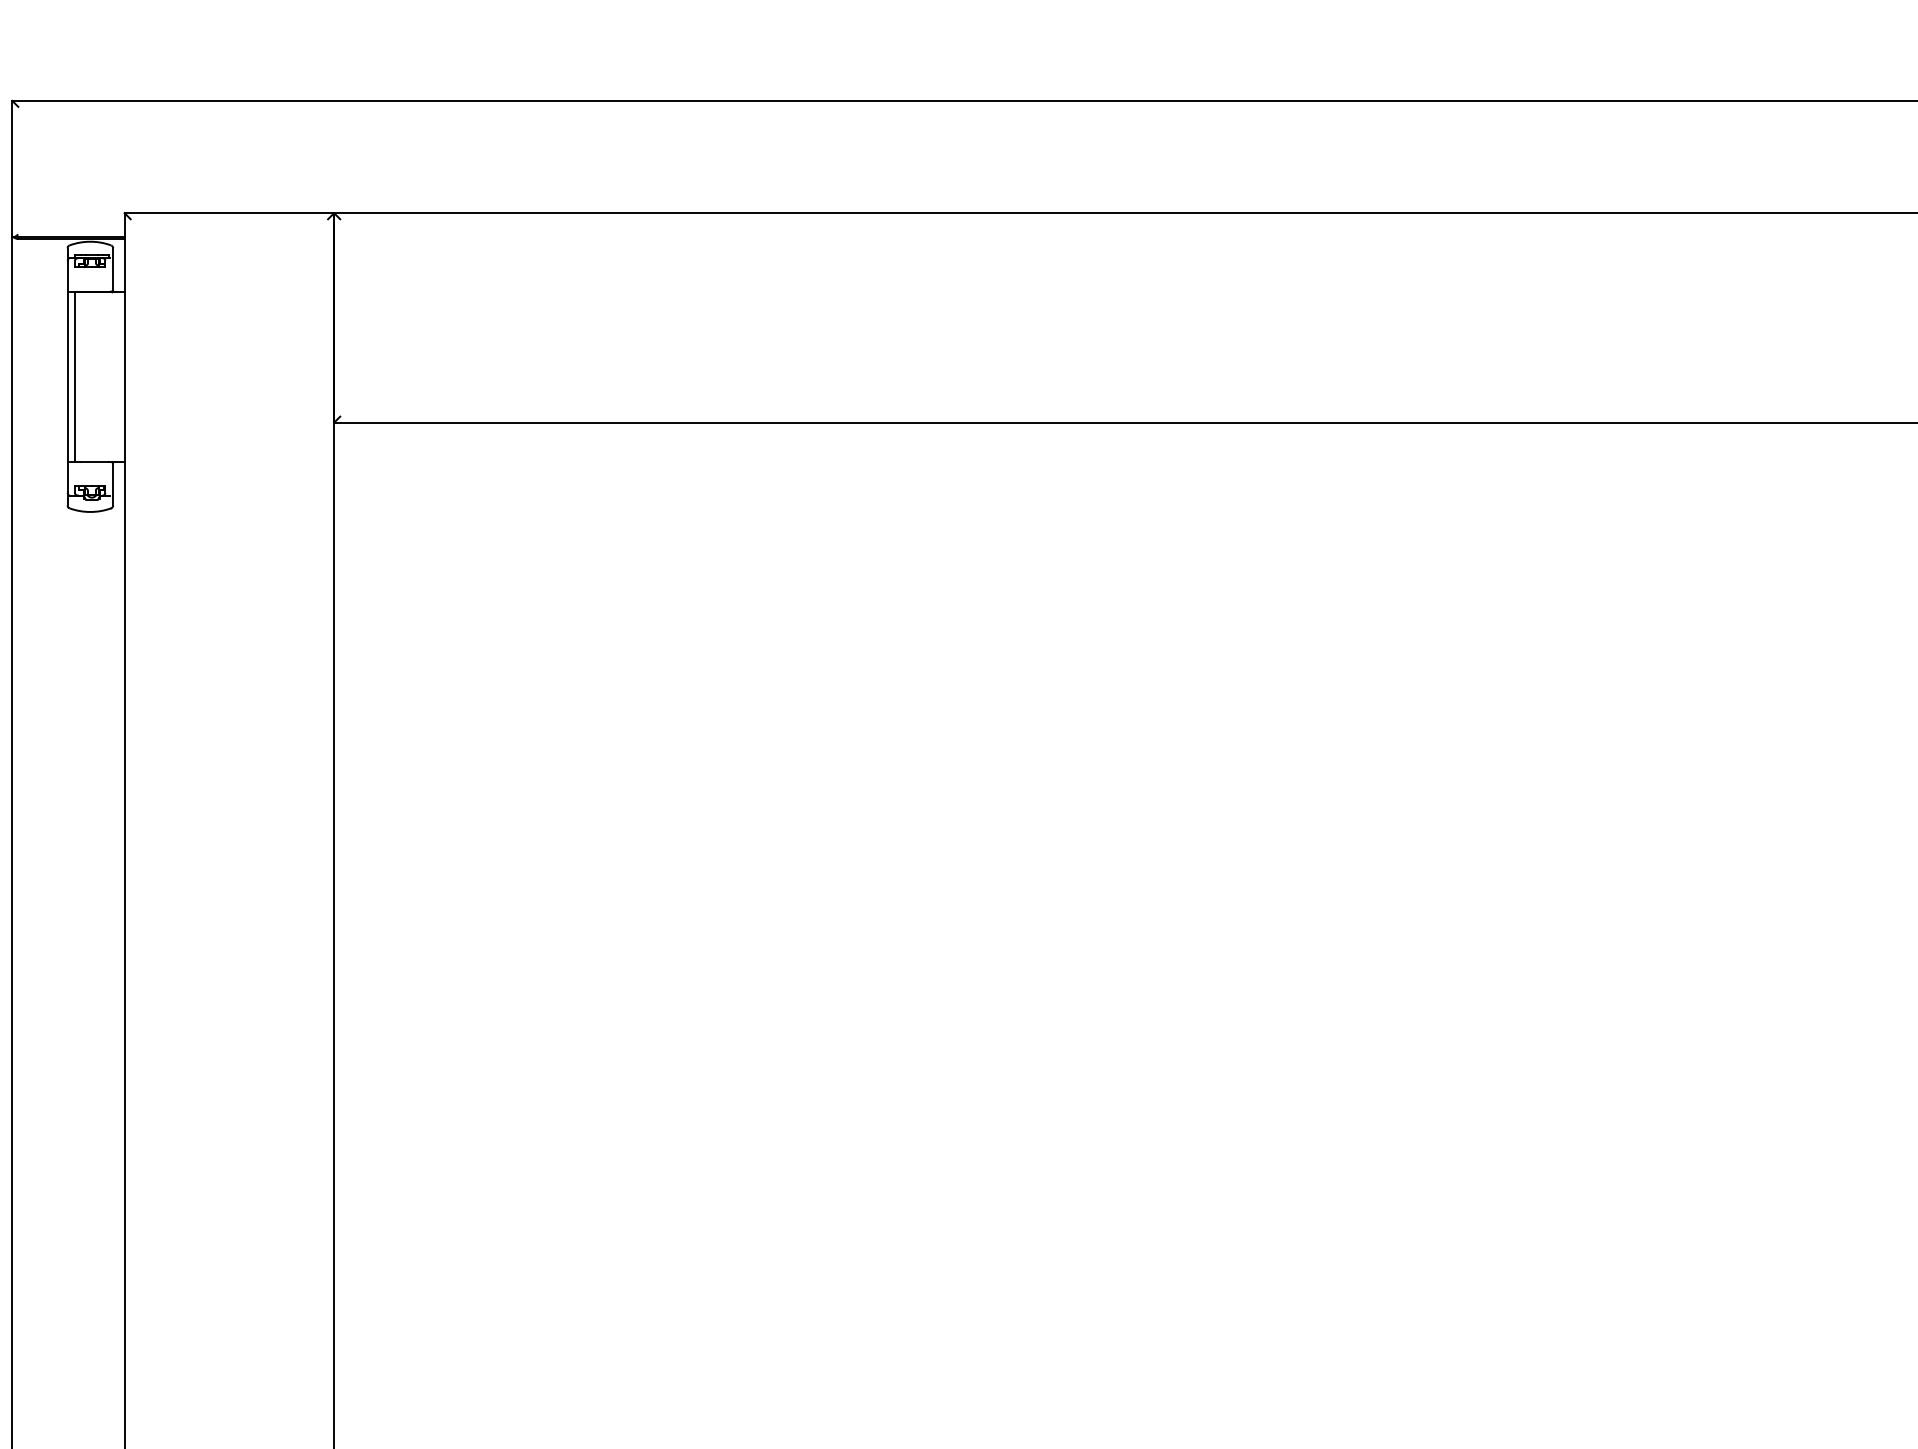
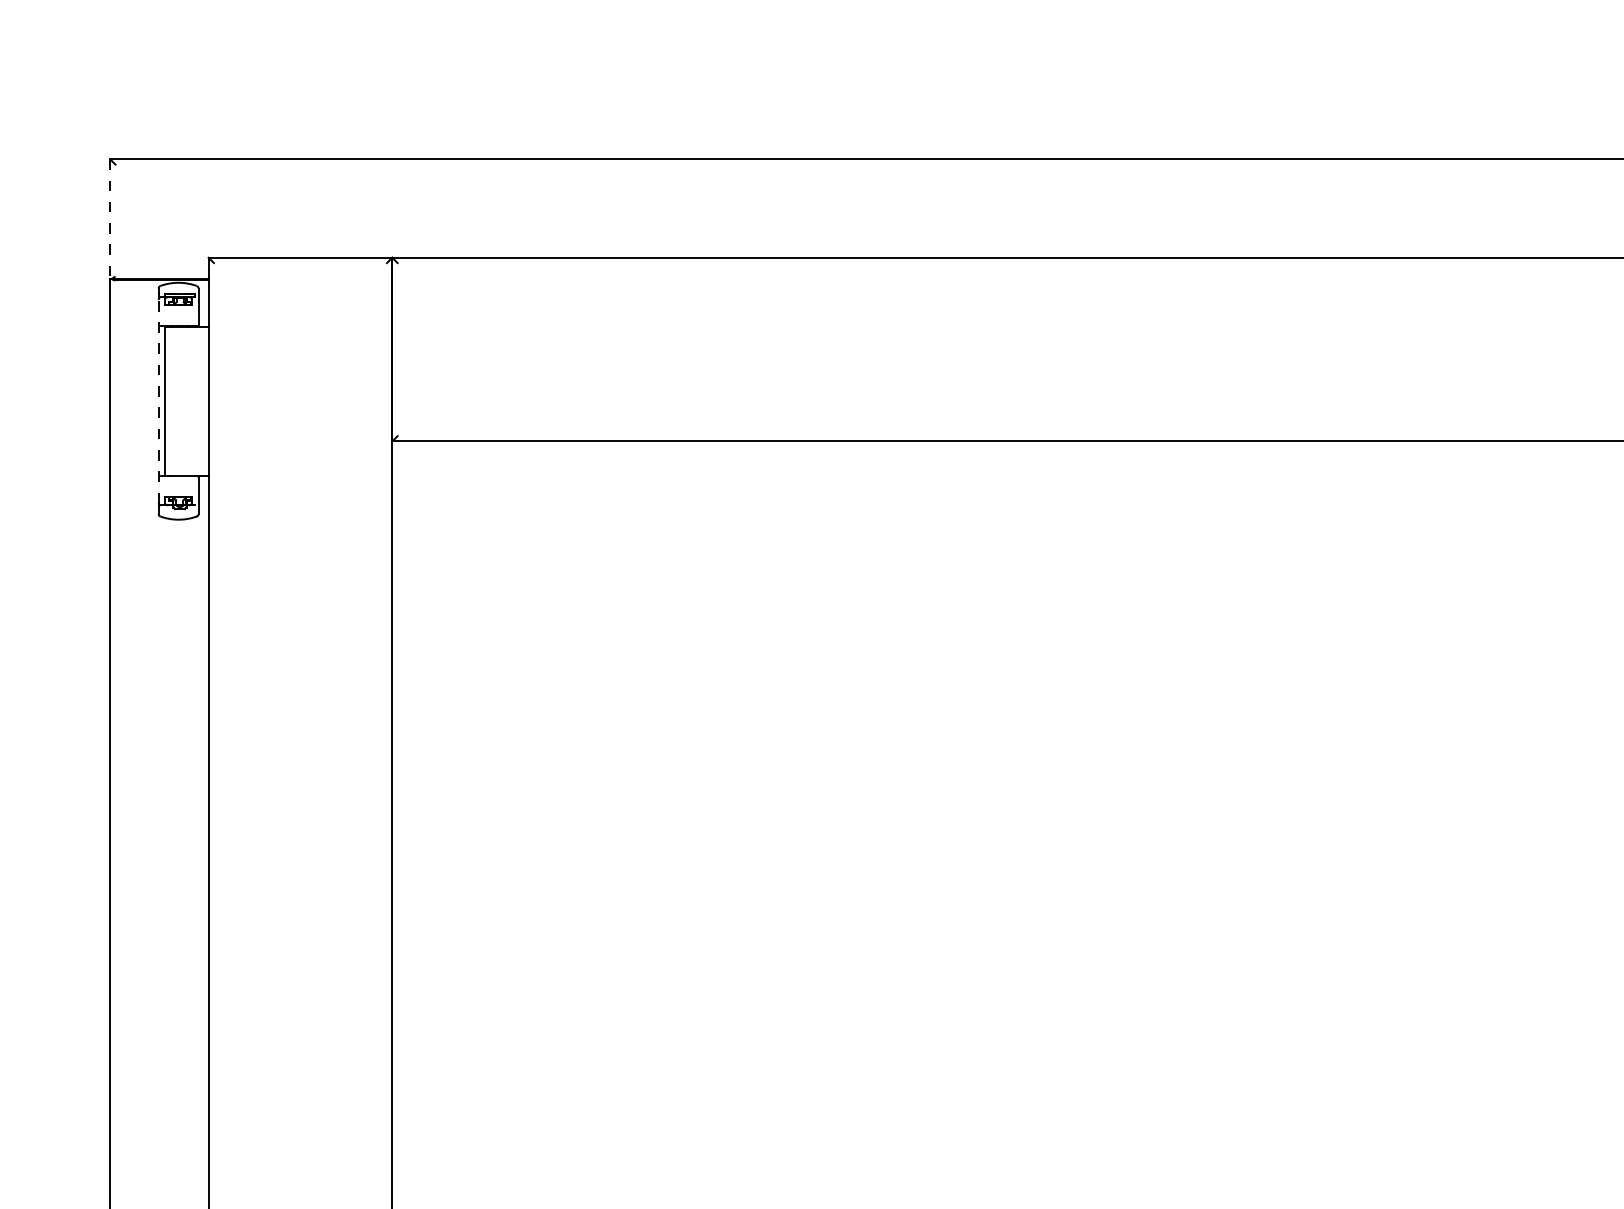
line: (12, 169) -> (110, 219), solid -> dashed
line: (67, 376) -> (158, 400), solid -> dashed

